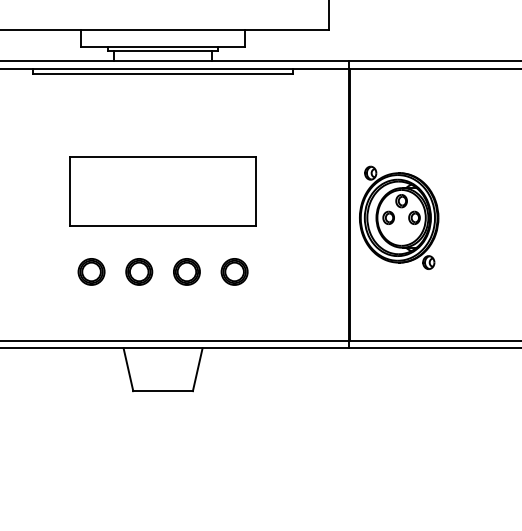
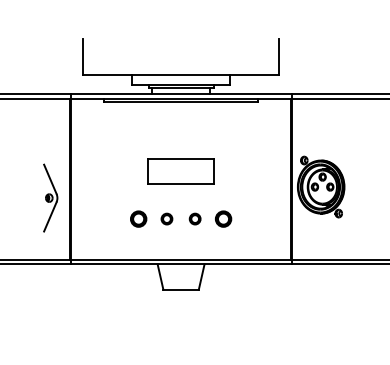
part: (162, 191) -> (180, 171), size x0.6
part: (138, 270) -> (166, 218), size x0.7
part: (185, 270) -> (194, 218), size x0.7

